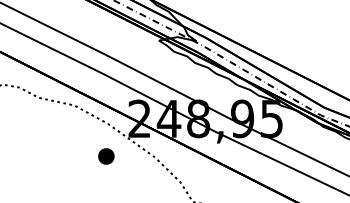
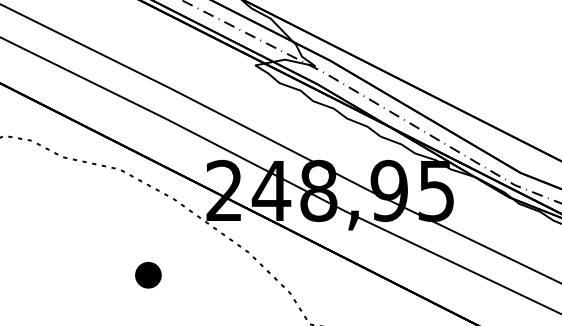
part: (106, 156) -> (148, 275), moved

